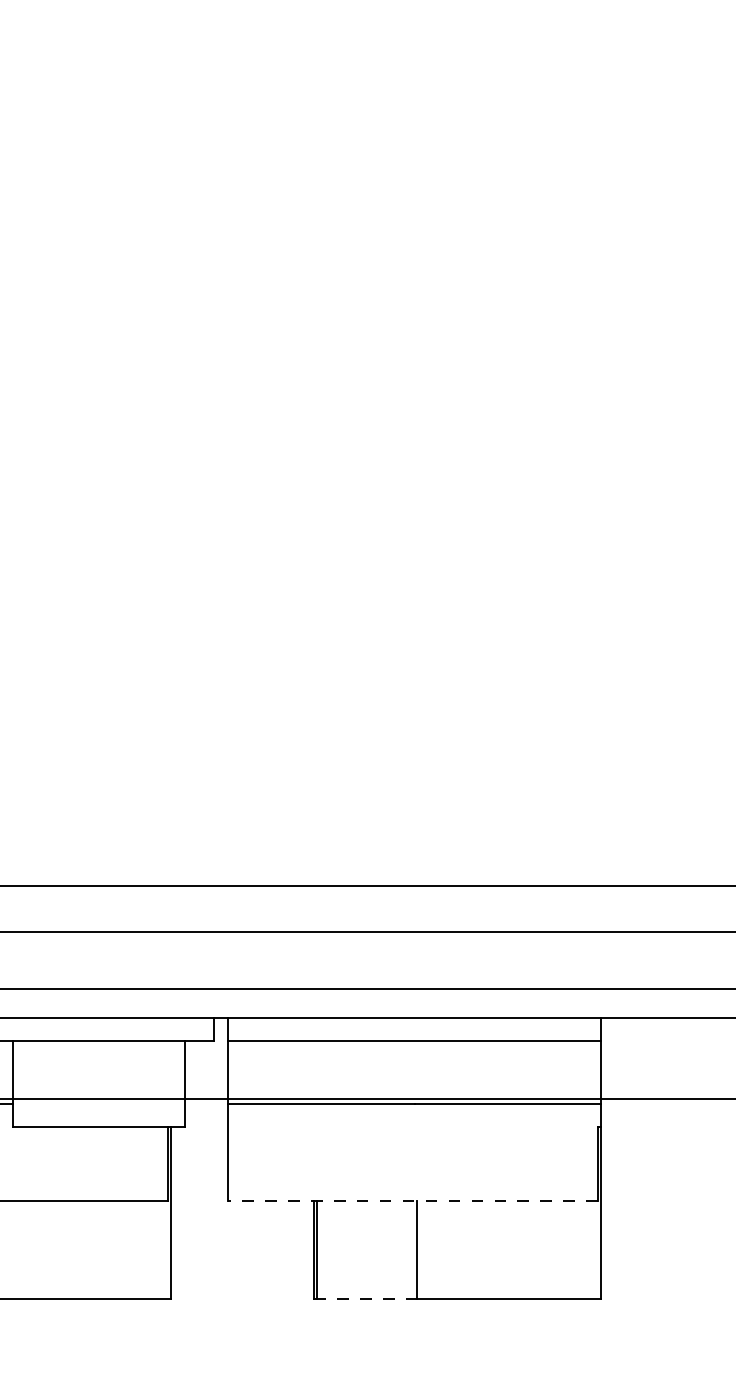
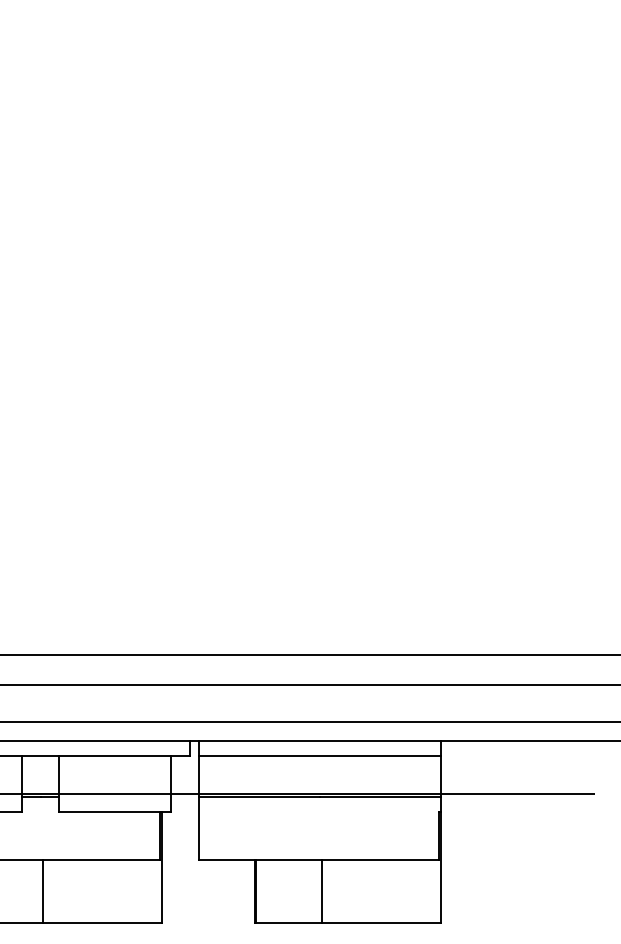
line: (412, 1201) -> (318, 860), dashed -> solid
line: (367, 1298) -> (289, 923), dashed -> solid

